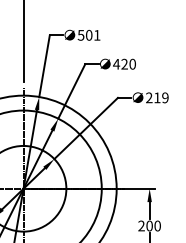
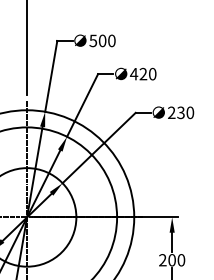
text: (97, 34) -> (112, 39), 501 -> 500
text: (161, 97) -> (185, 112), 219 -> 230

